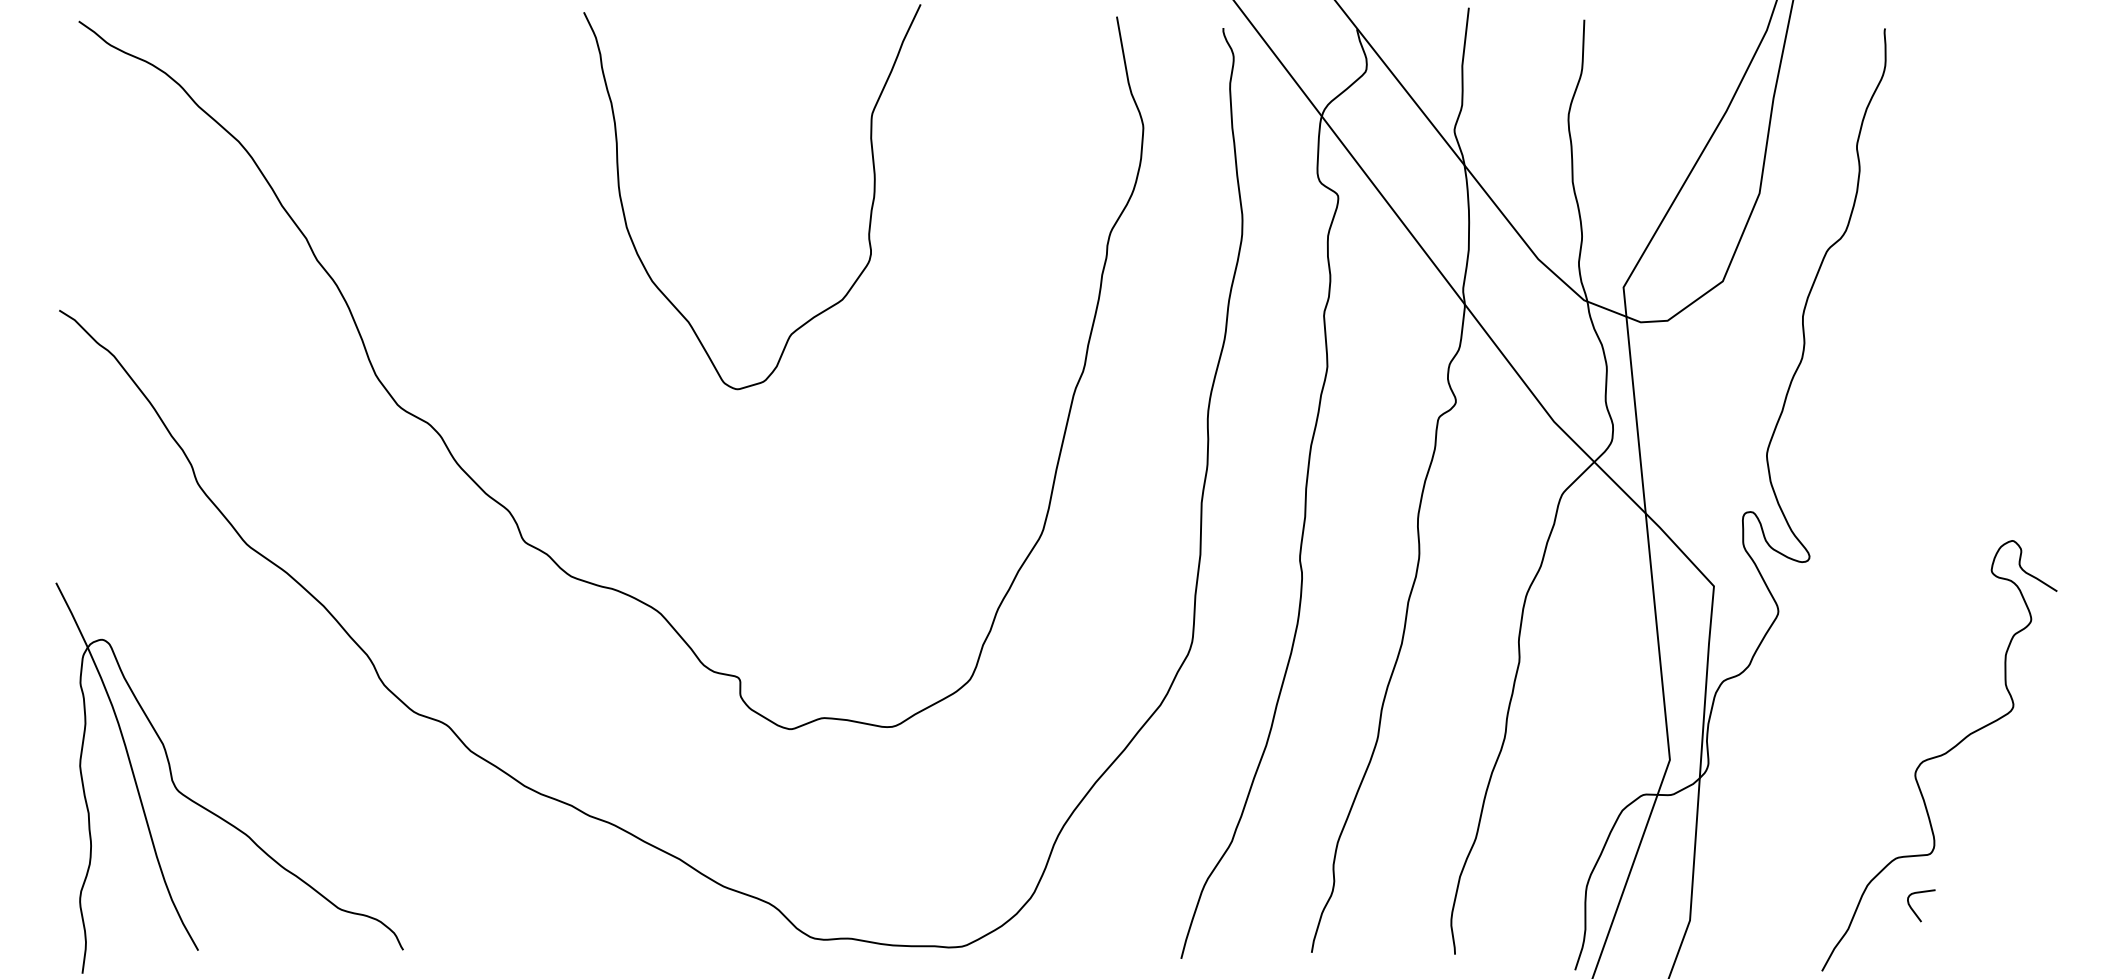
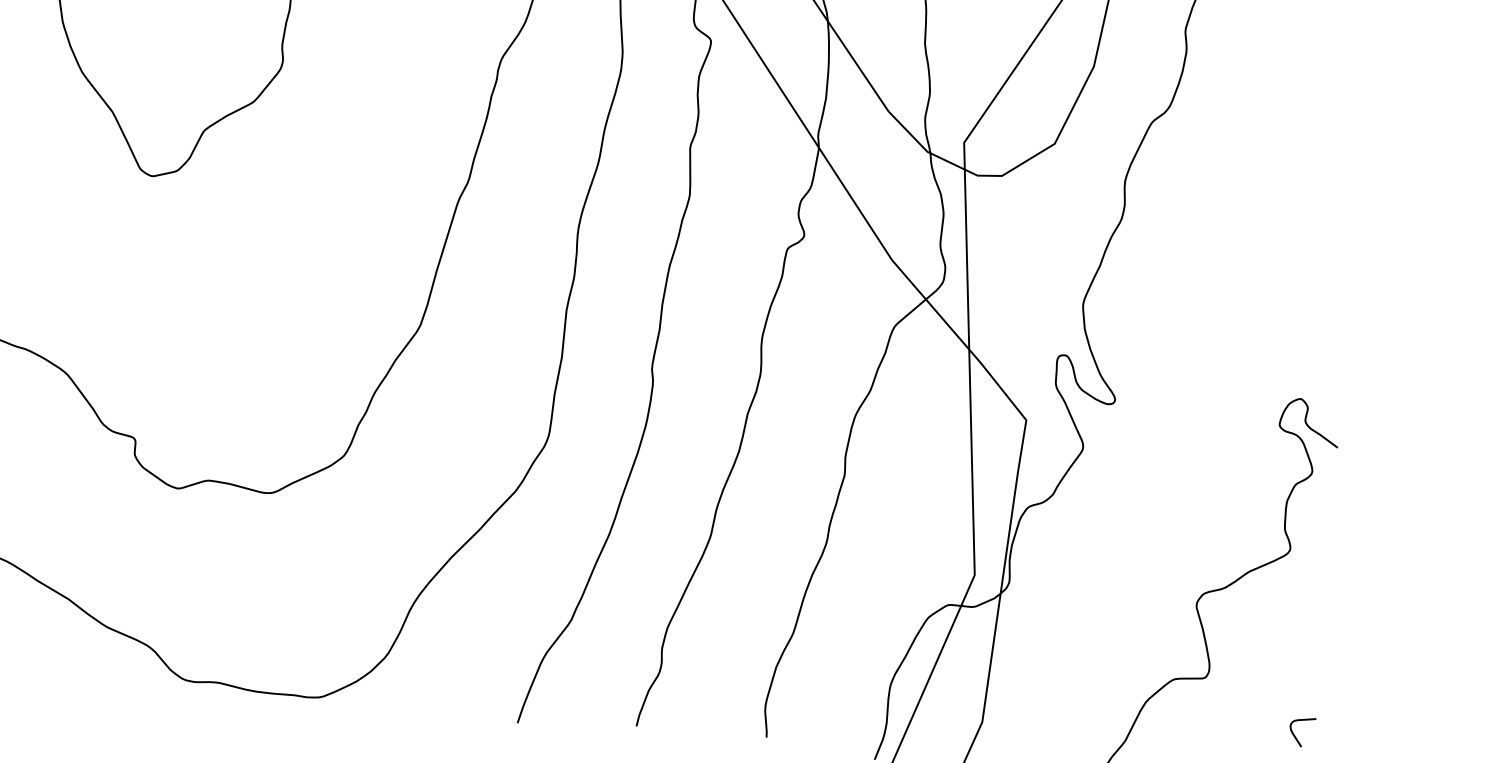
curve: (1914, 910) -> (1295, 736), moved

